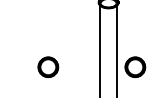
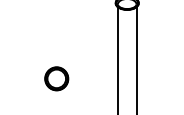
part: (135, 66) -> (158, 77), removed

